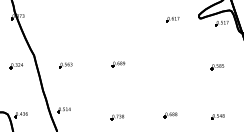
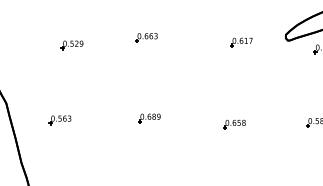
part: (116, 16) -> (145, 37), added
part: (72, 21) -> (71, 45), added
part: (168, 68) -> (234, 125), added

